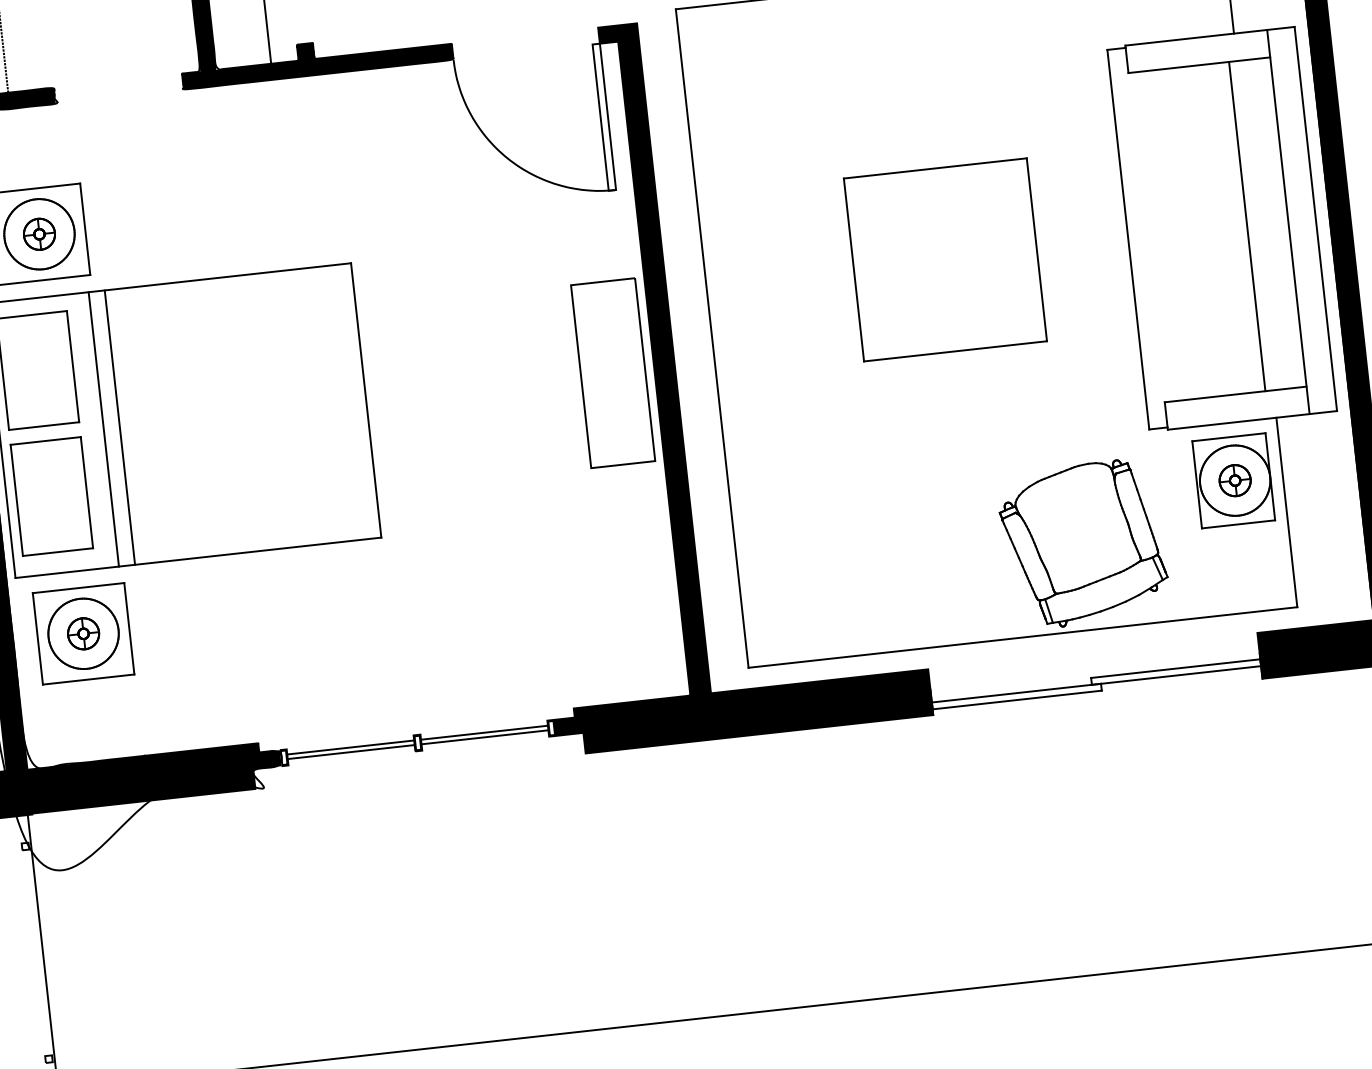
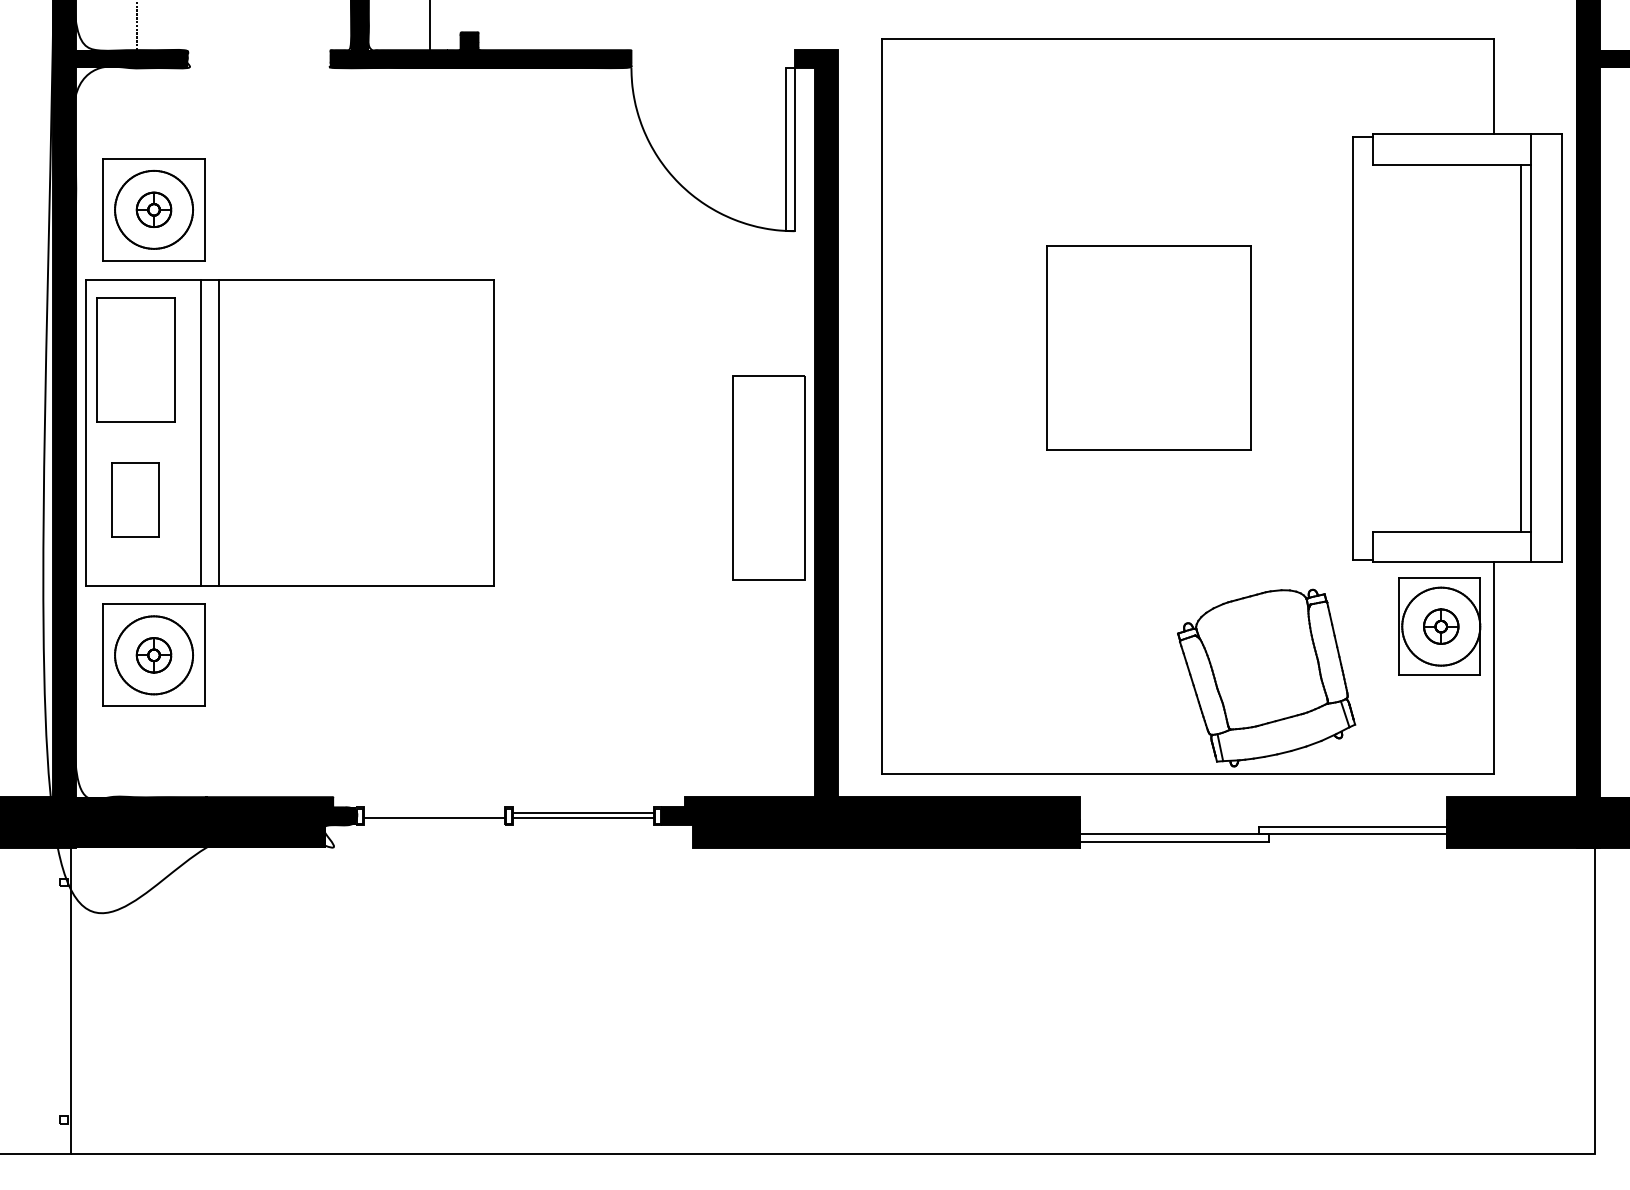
line: (1247, 225) -> (1521, 347), moved
part: (612, 373) -> (768, 477), moved
part: (51, 495) -> (135, 499), size x0.6
line: (350, 747) -> (434, 813), removed

